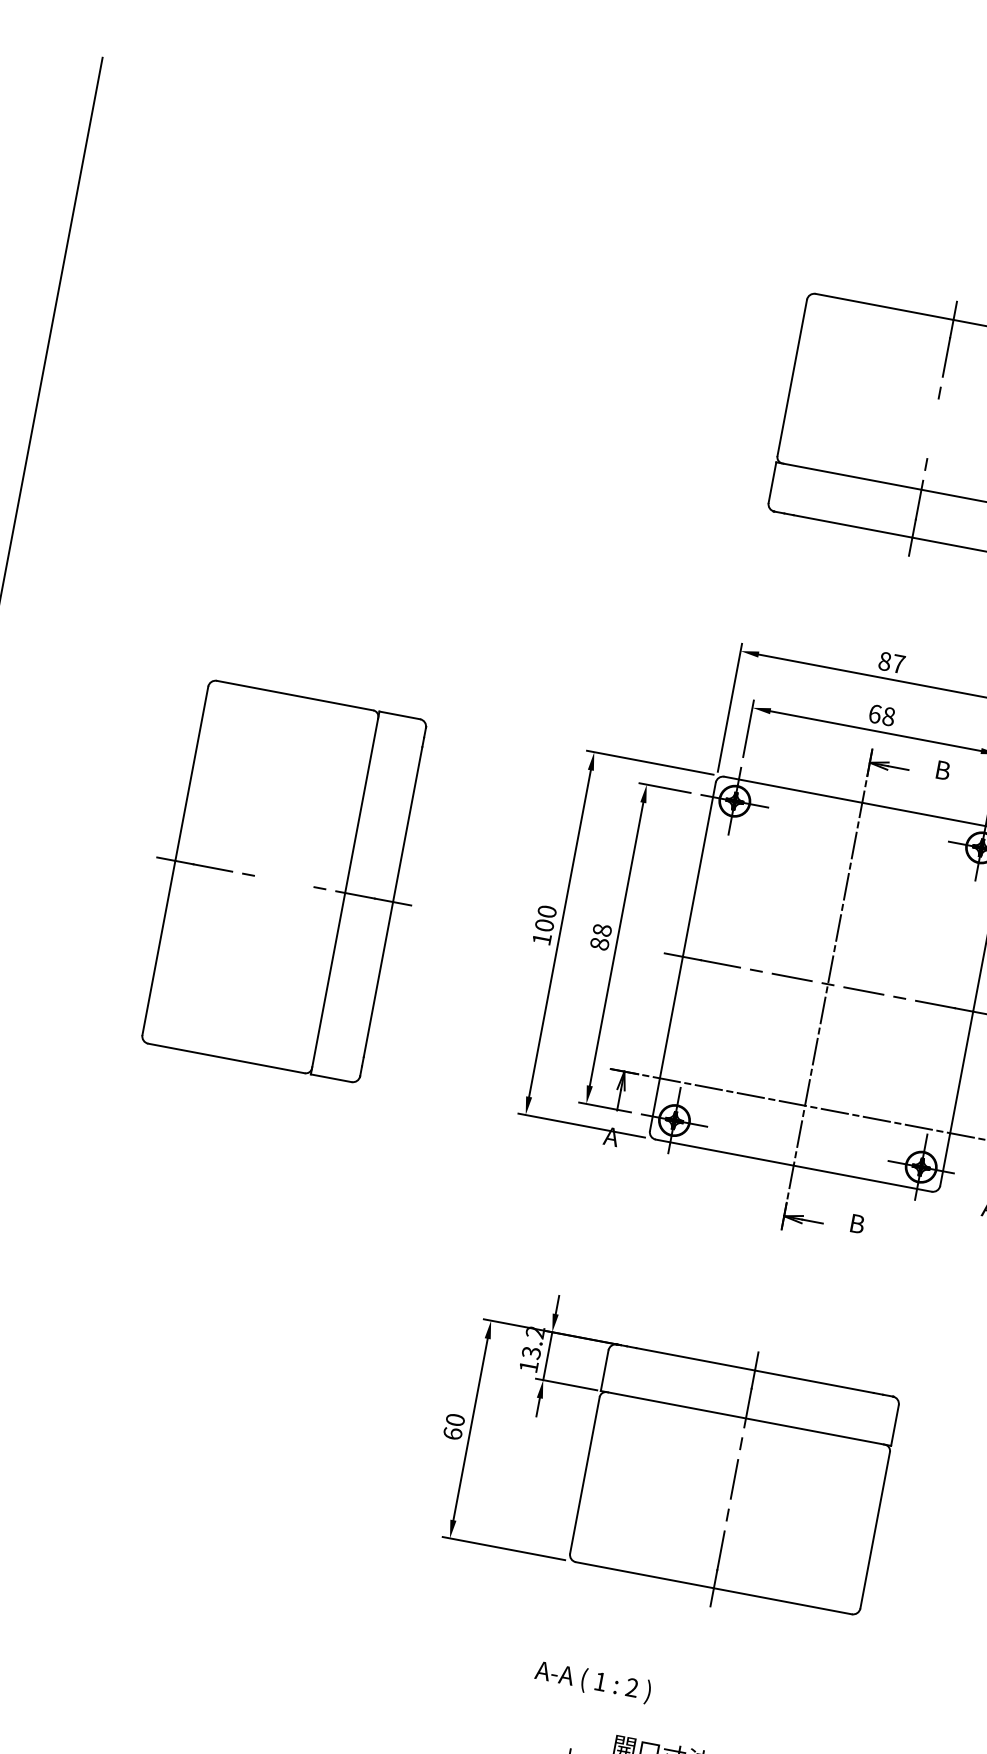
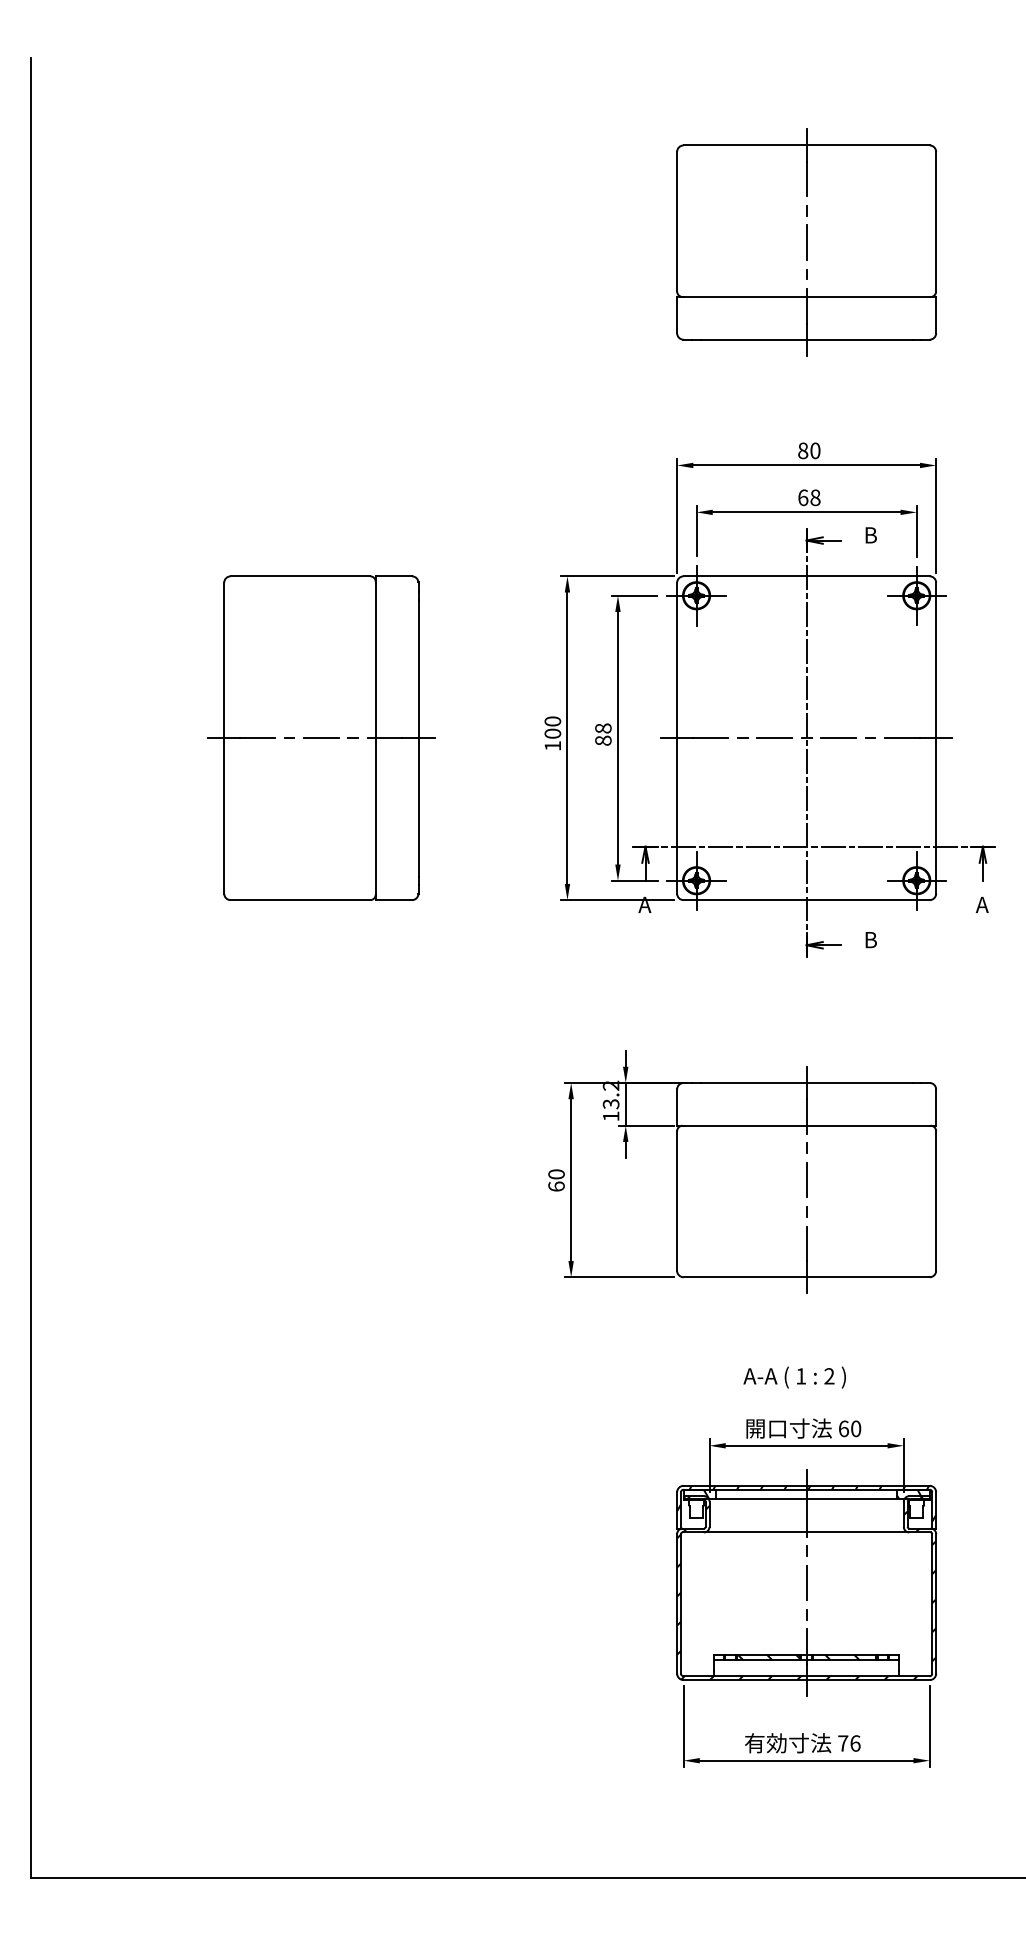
line: (932, 428) -> (806, 242), added
text: (898, 663) -> (815, 450), 87 -> 80
line: (284, 881) -> (321, 738), added
text: (592, 1681) -> (794, 1377), moved

